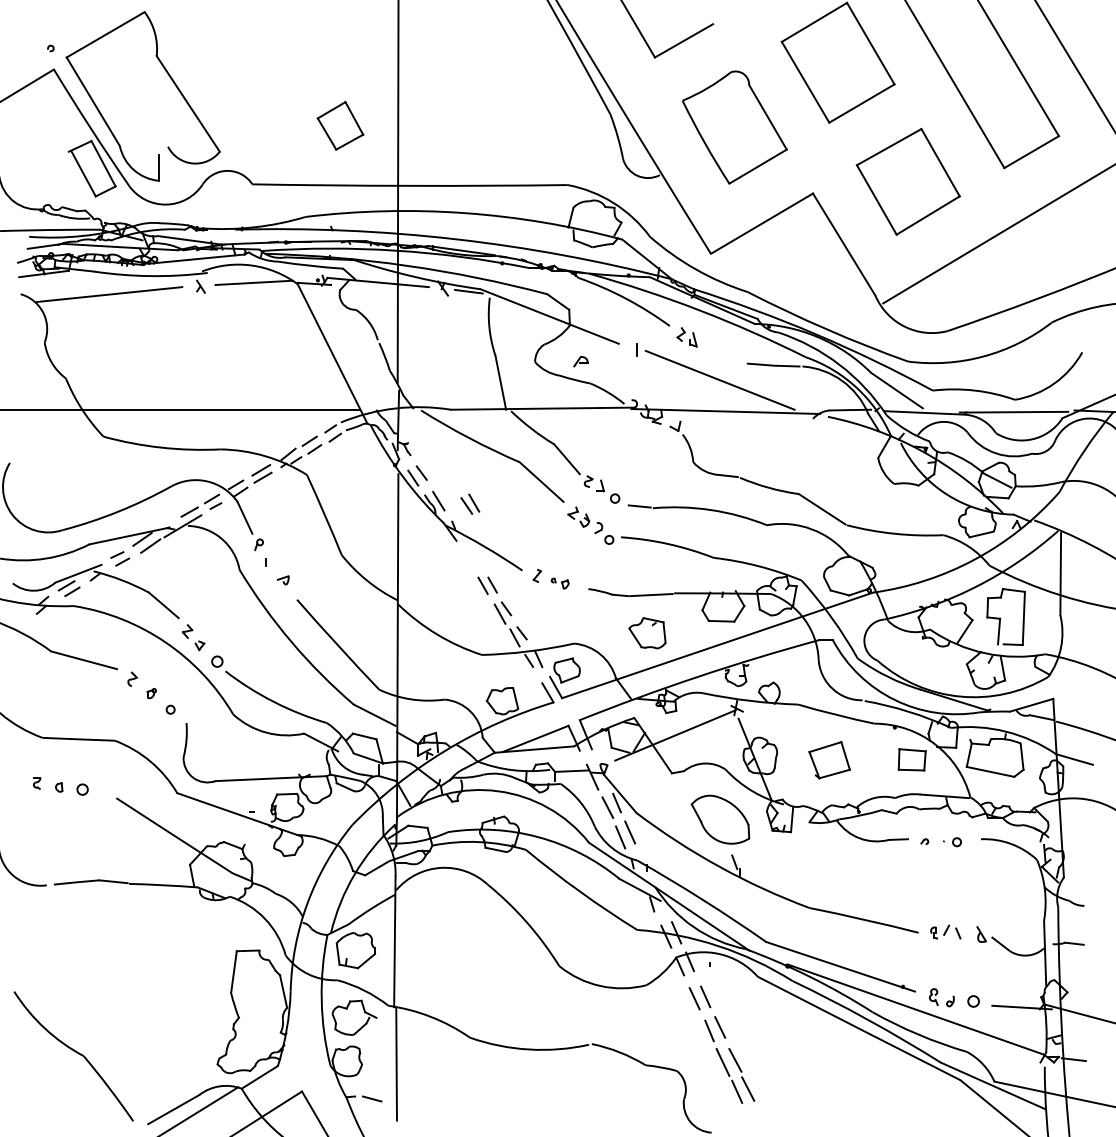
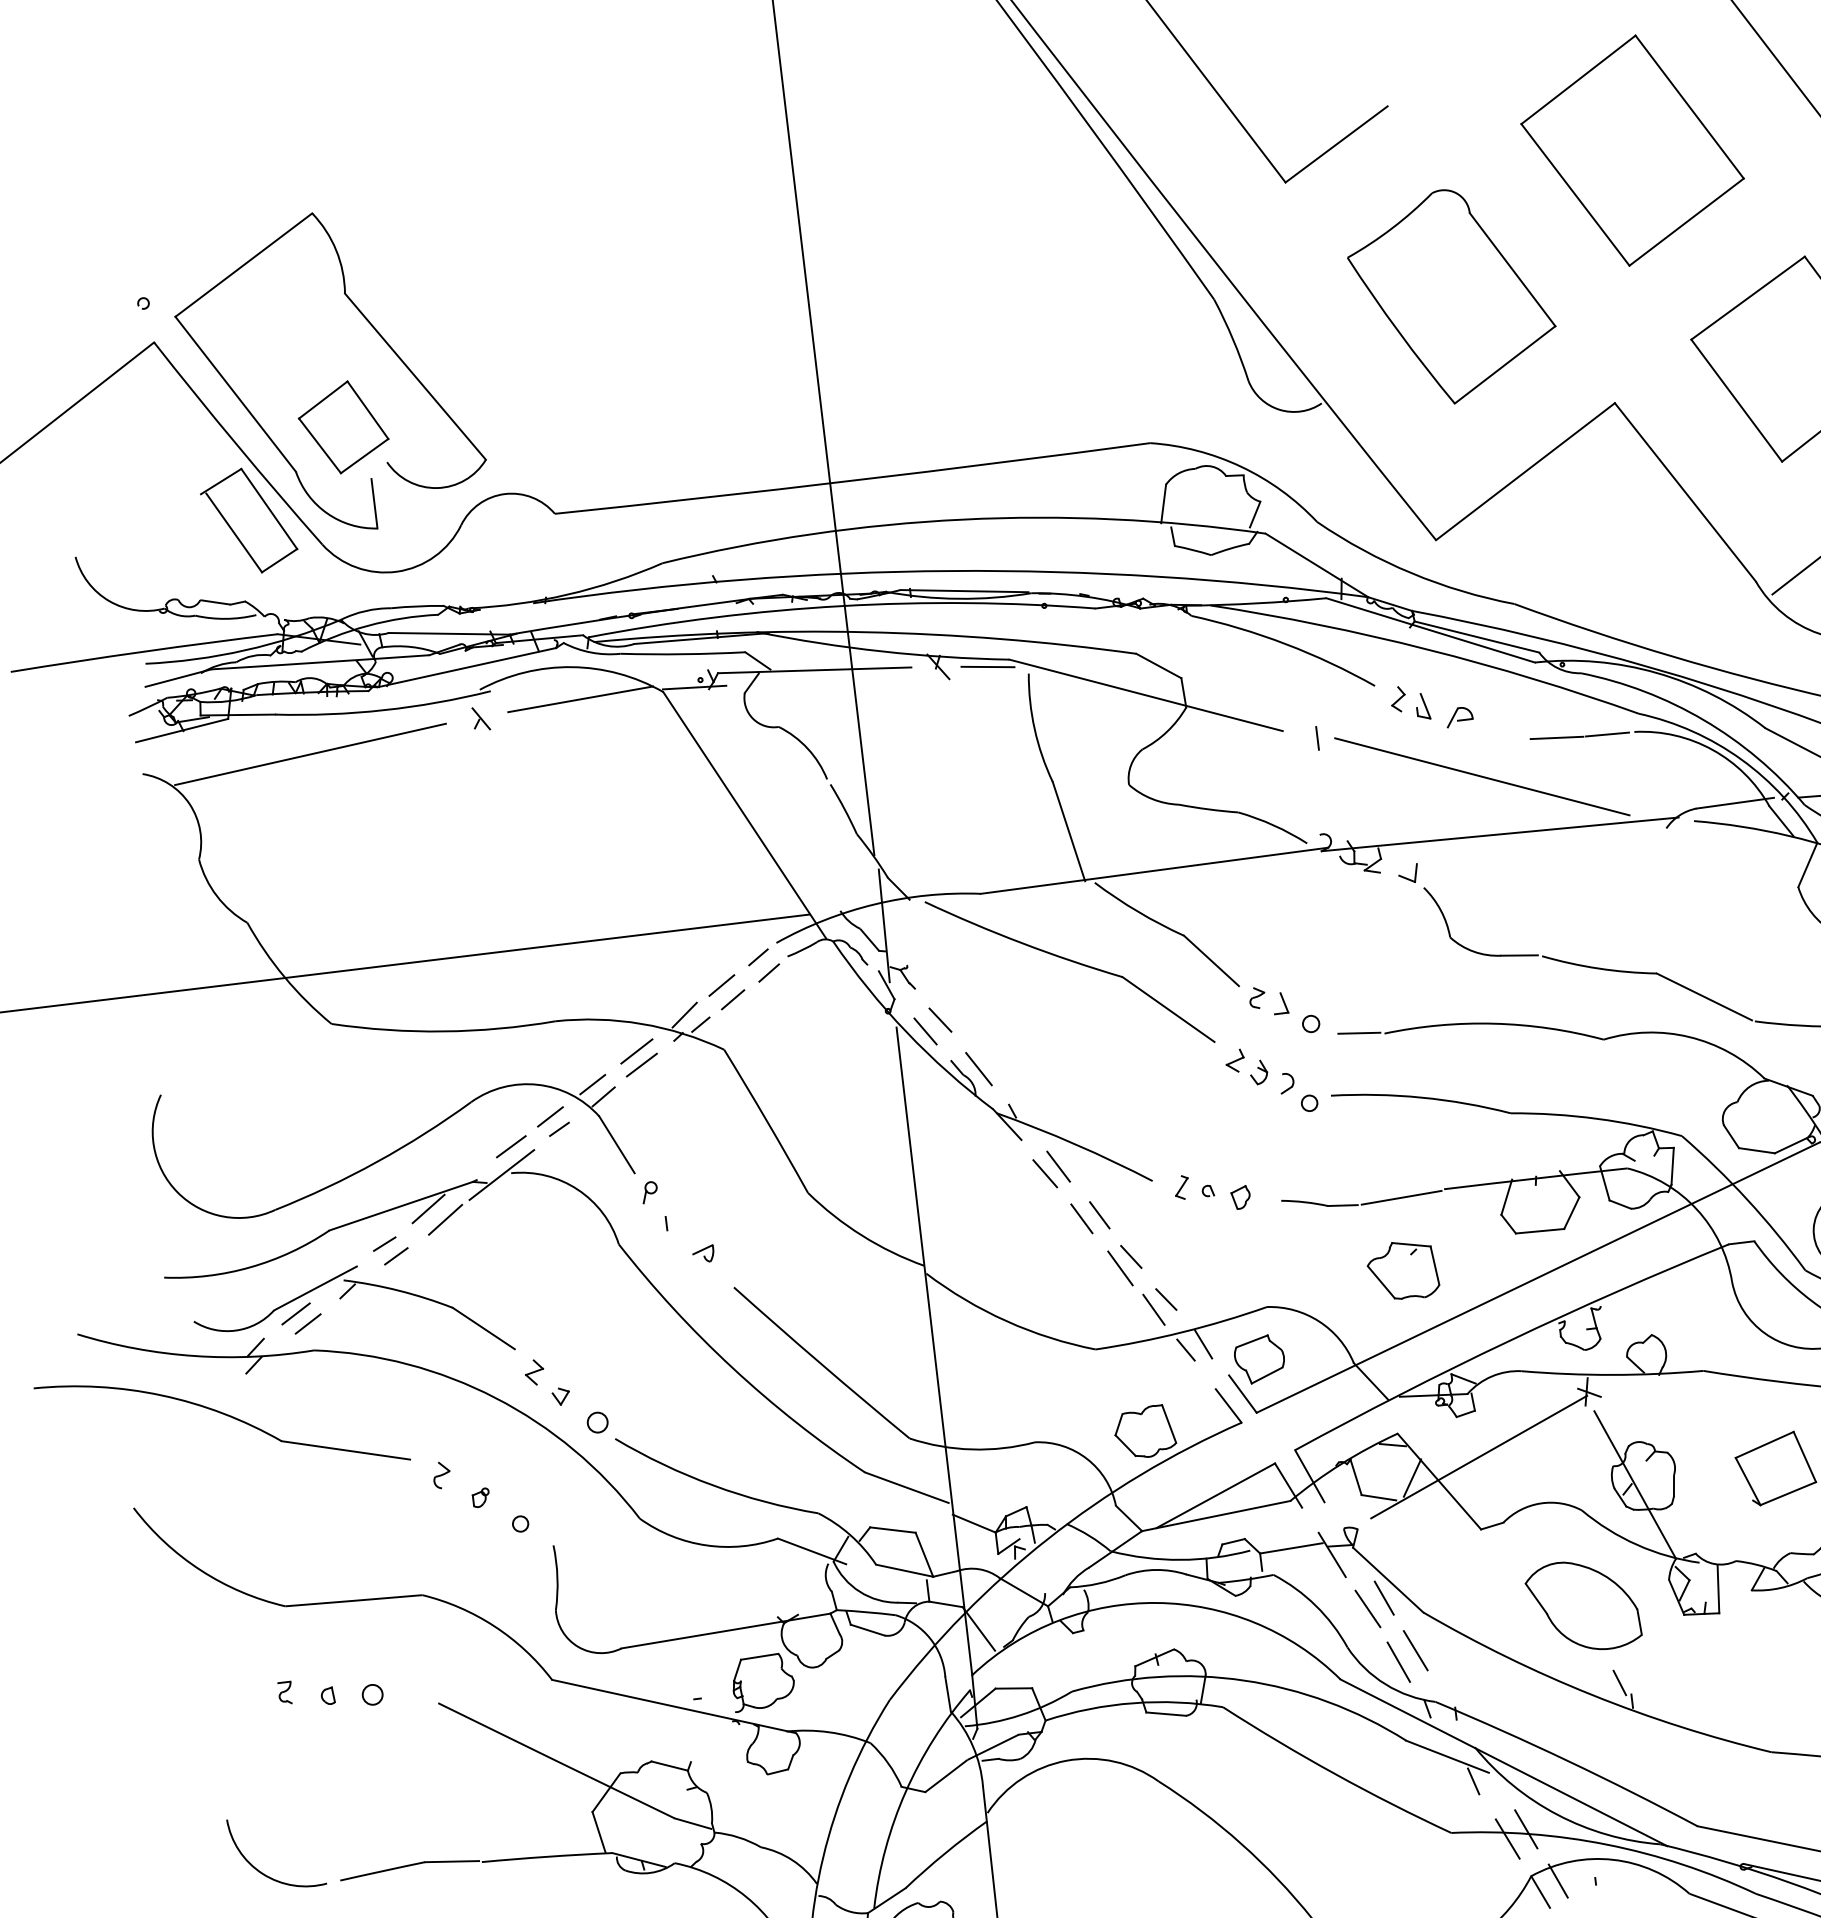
part: (340, 125) -> (343, 426), moved
part: (580, 361) -> (1458, 716), moved
part: (470, 503) -> (1051, 1168), moved
part: (560, 583) -> (1227, 1196), size x1.43

